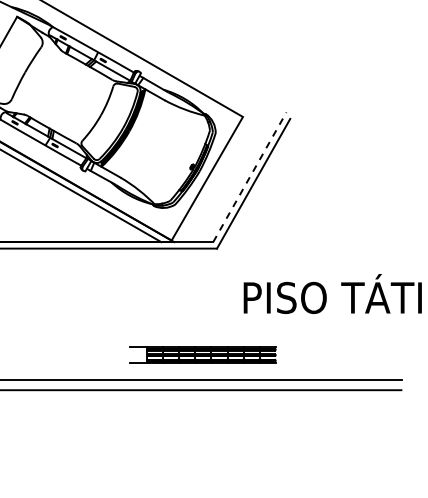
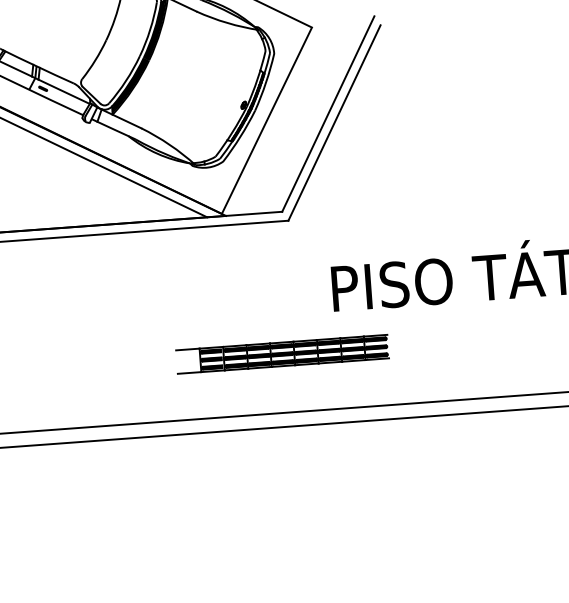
line: (250, 176) -> (329, 112), dashed -> solid
part: (202, 354) -> (281, 353), moved

